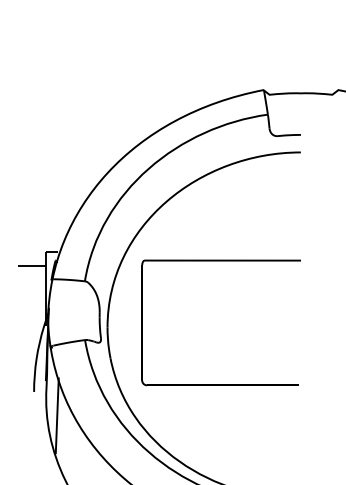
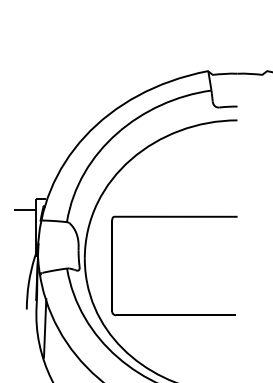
part: (221, 261) -> (174, 217), moved

